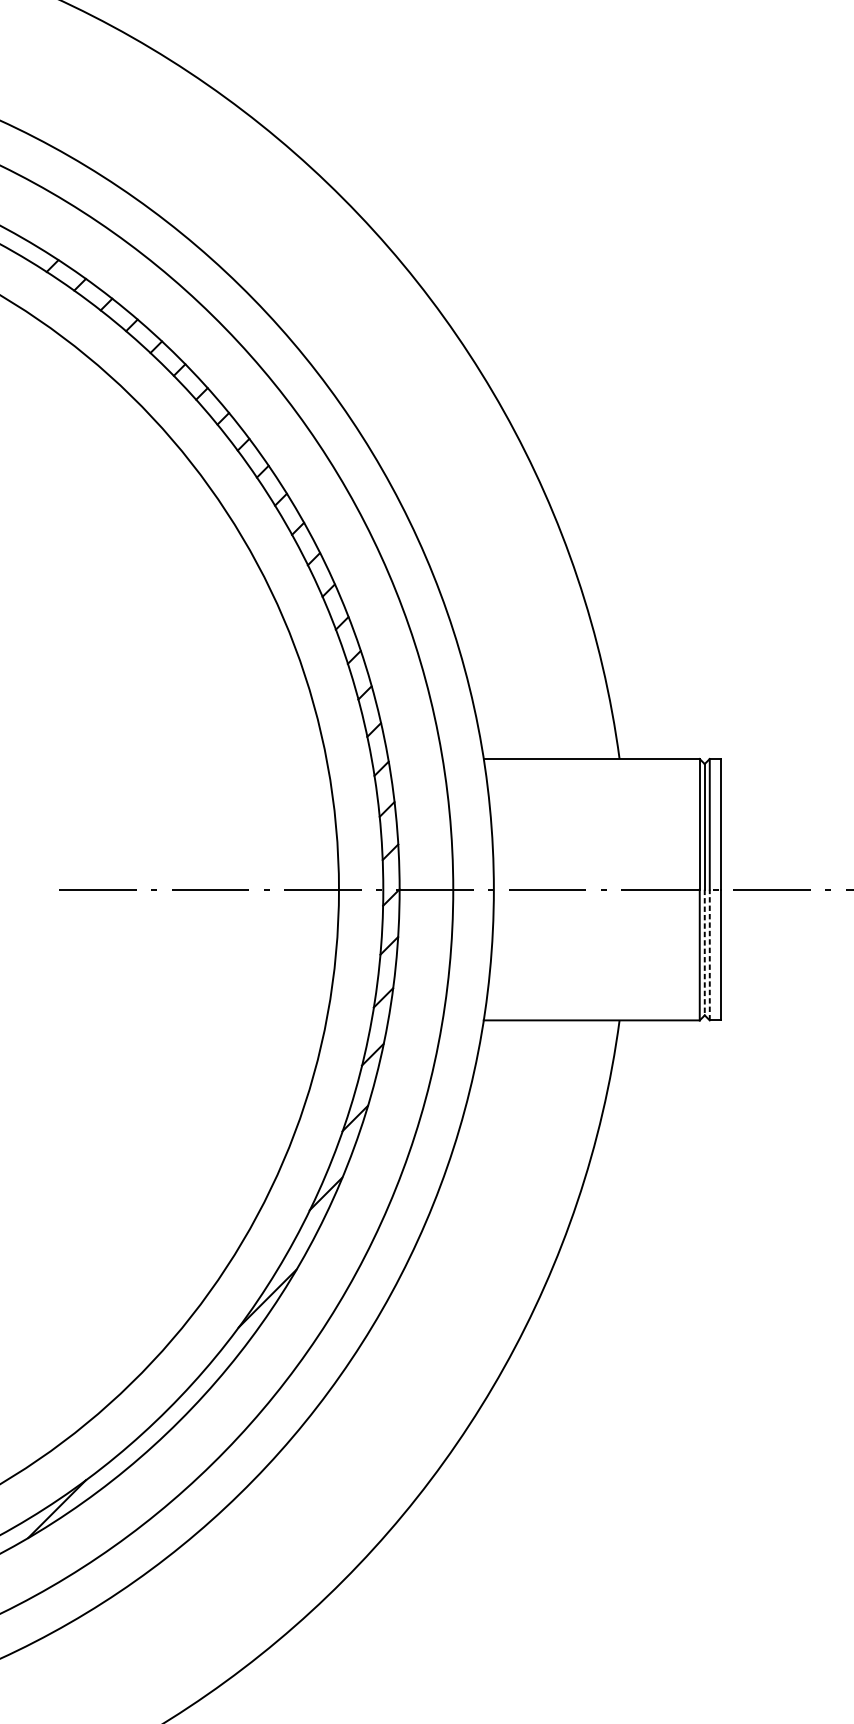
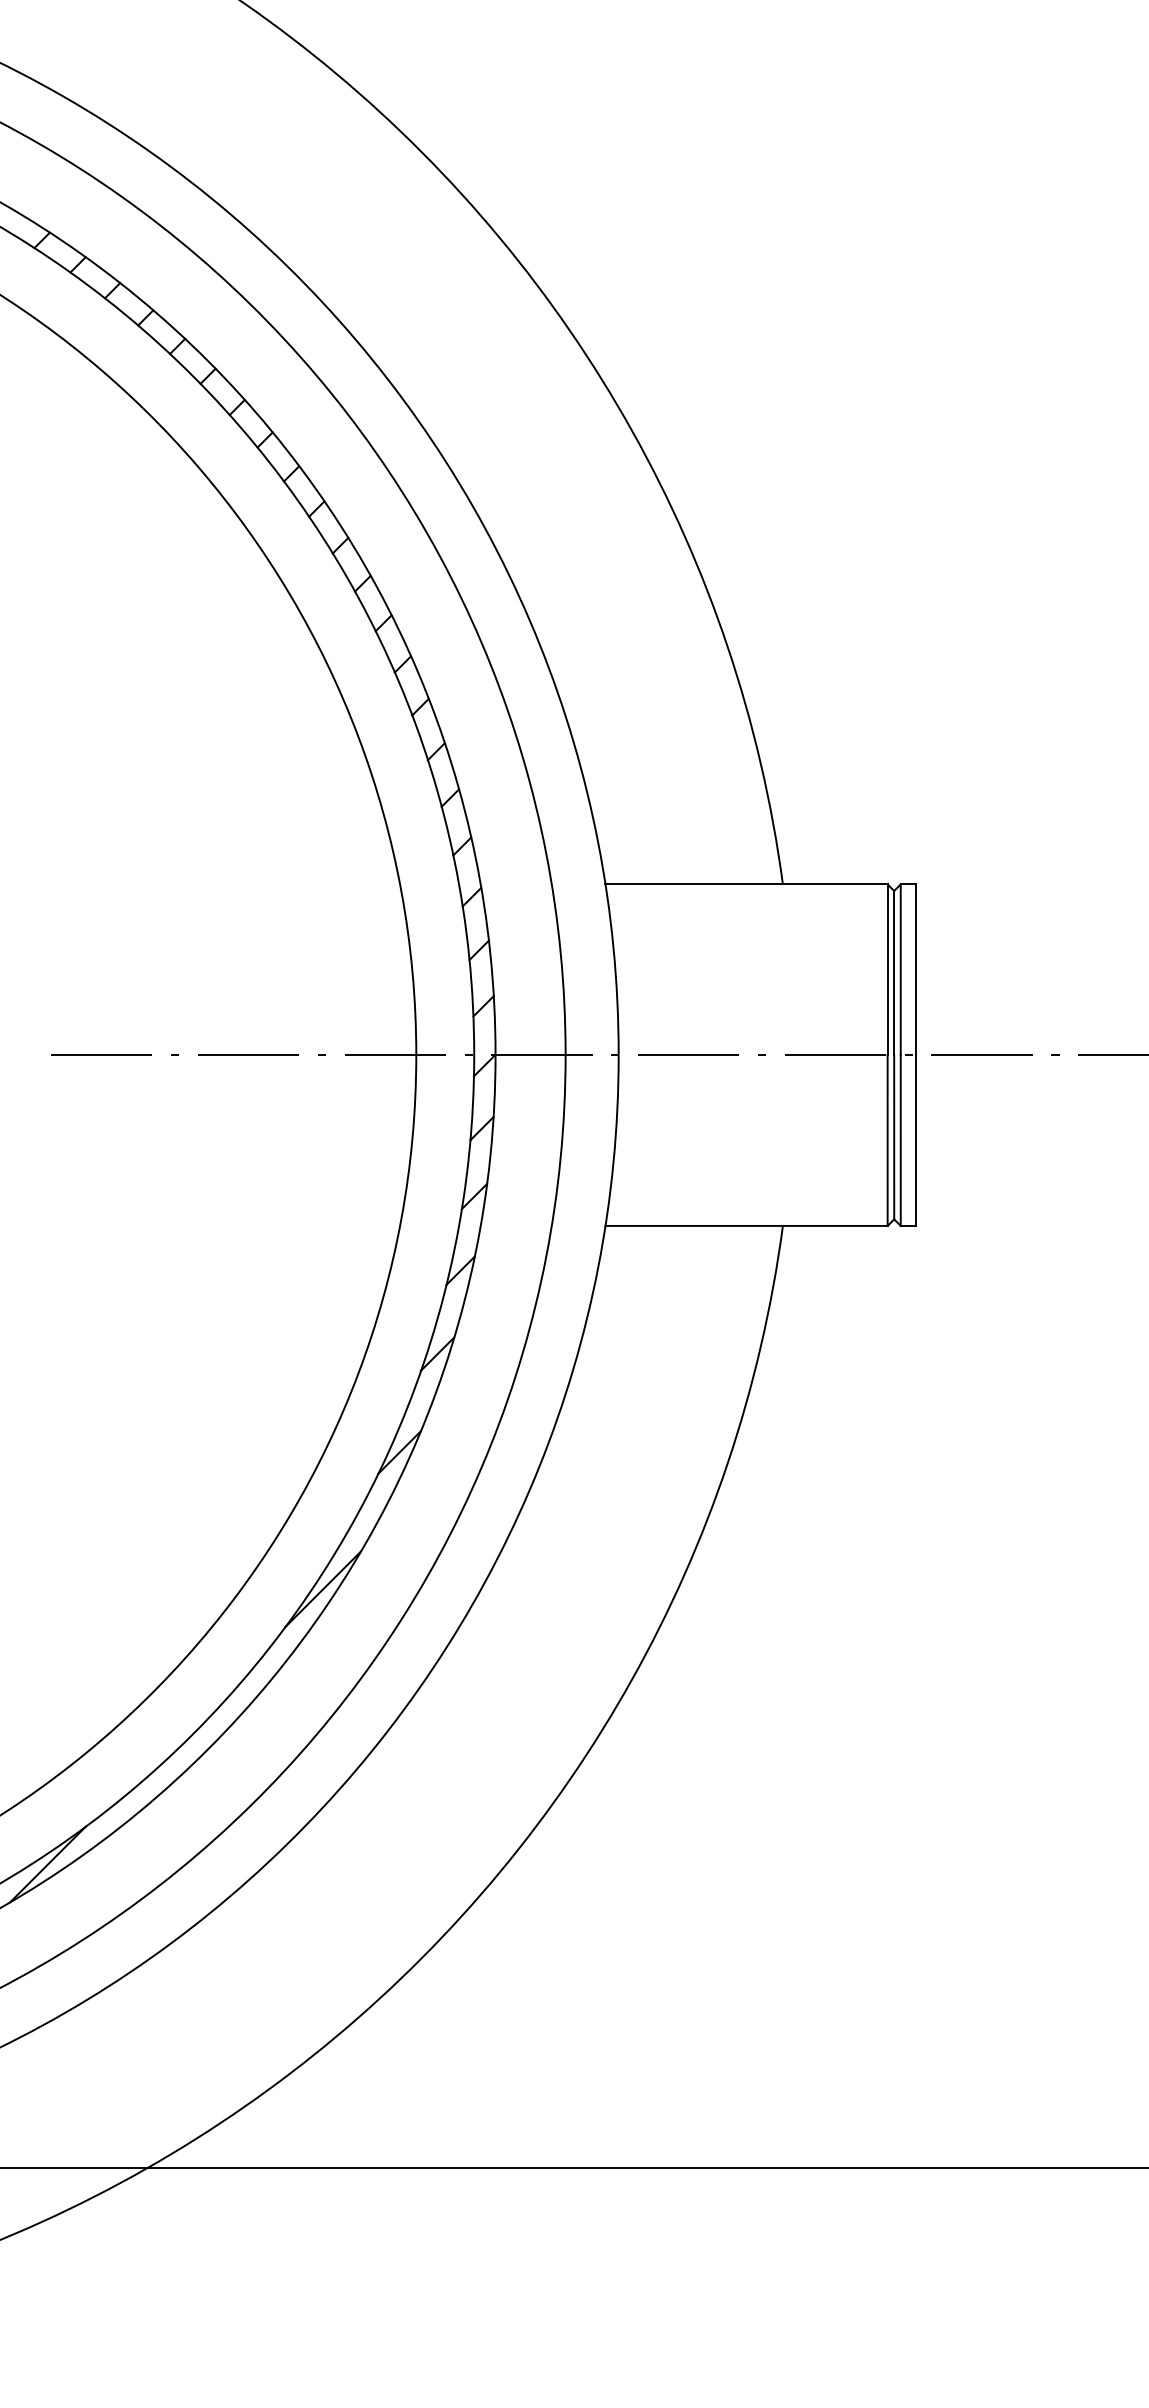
line: (704, 952) -> (894, 1137), dashed -> solid
line: (709, 954) -> (900, 1140), dashed -> solid

